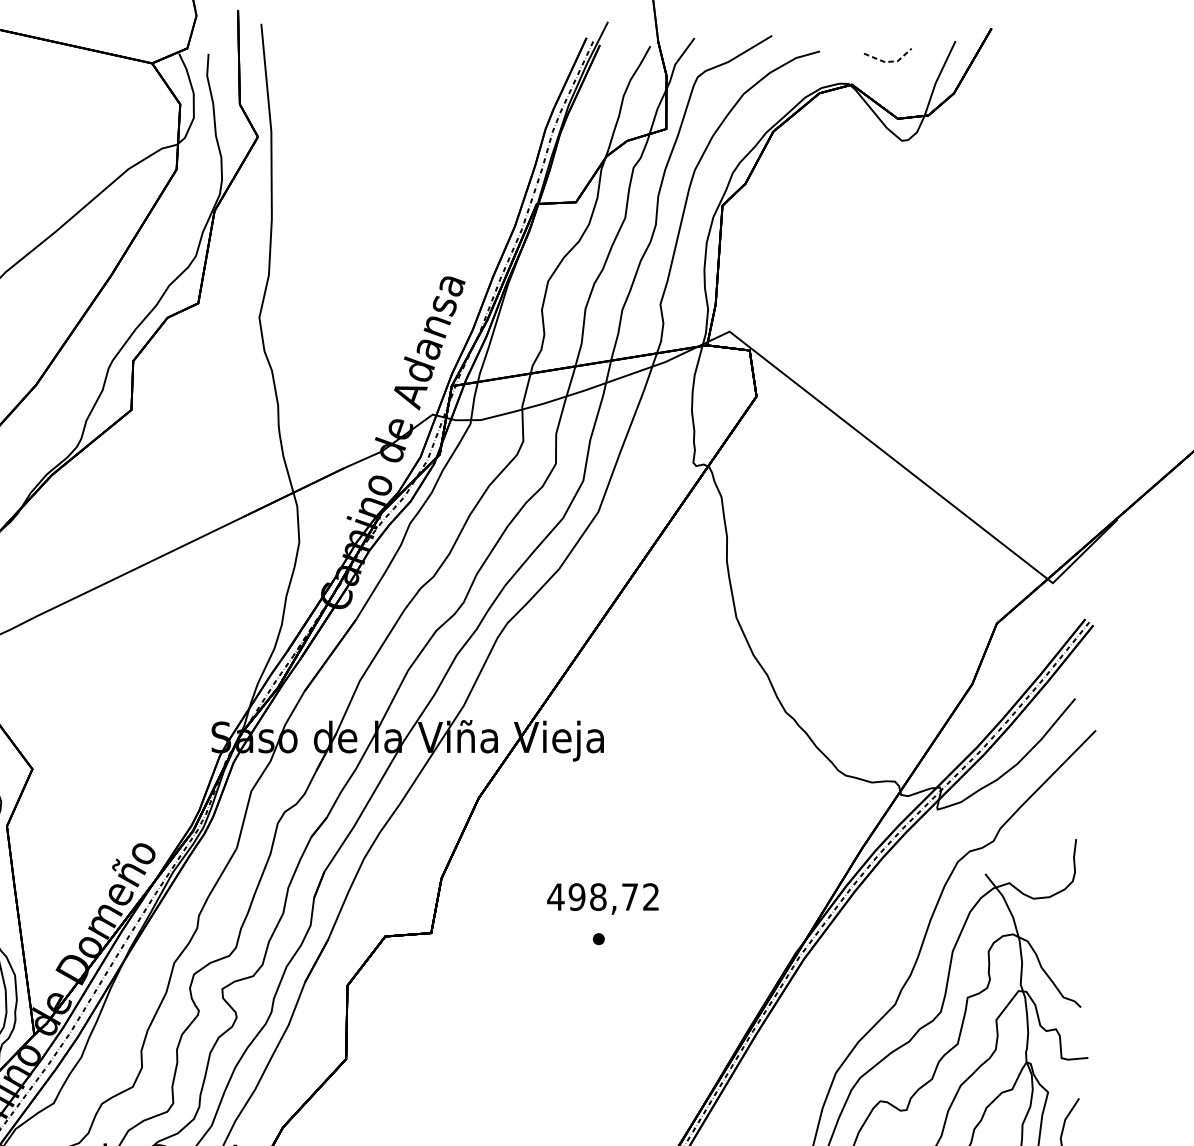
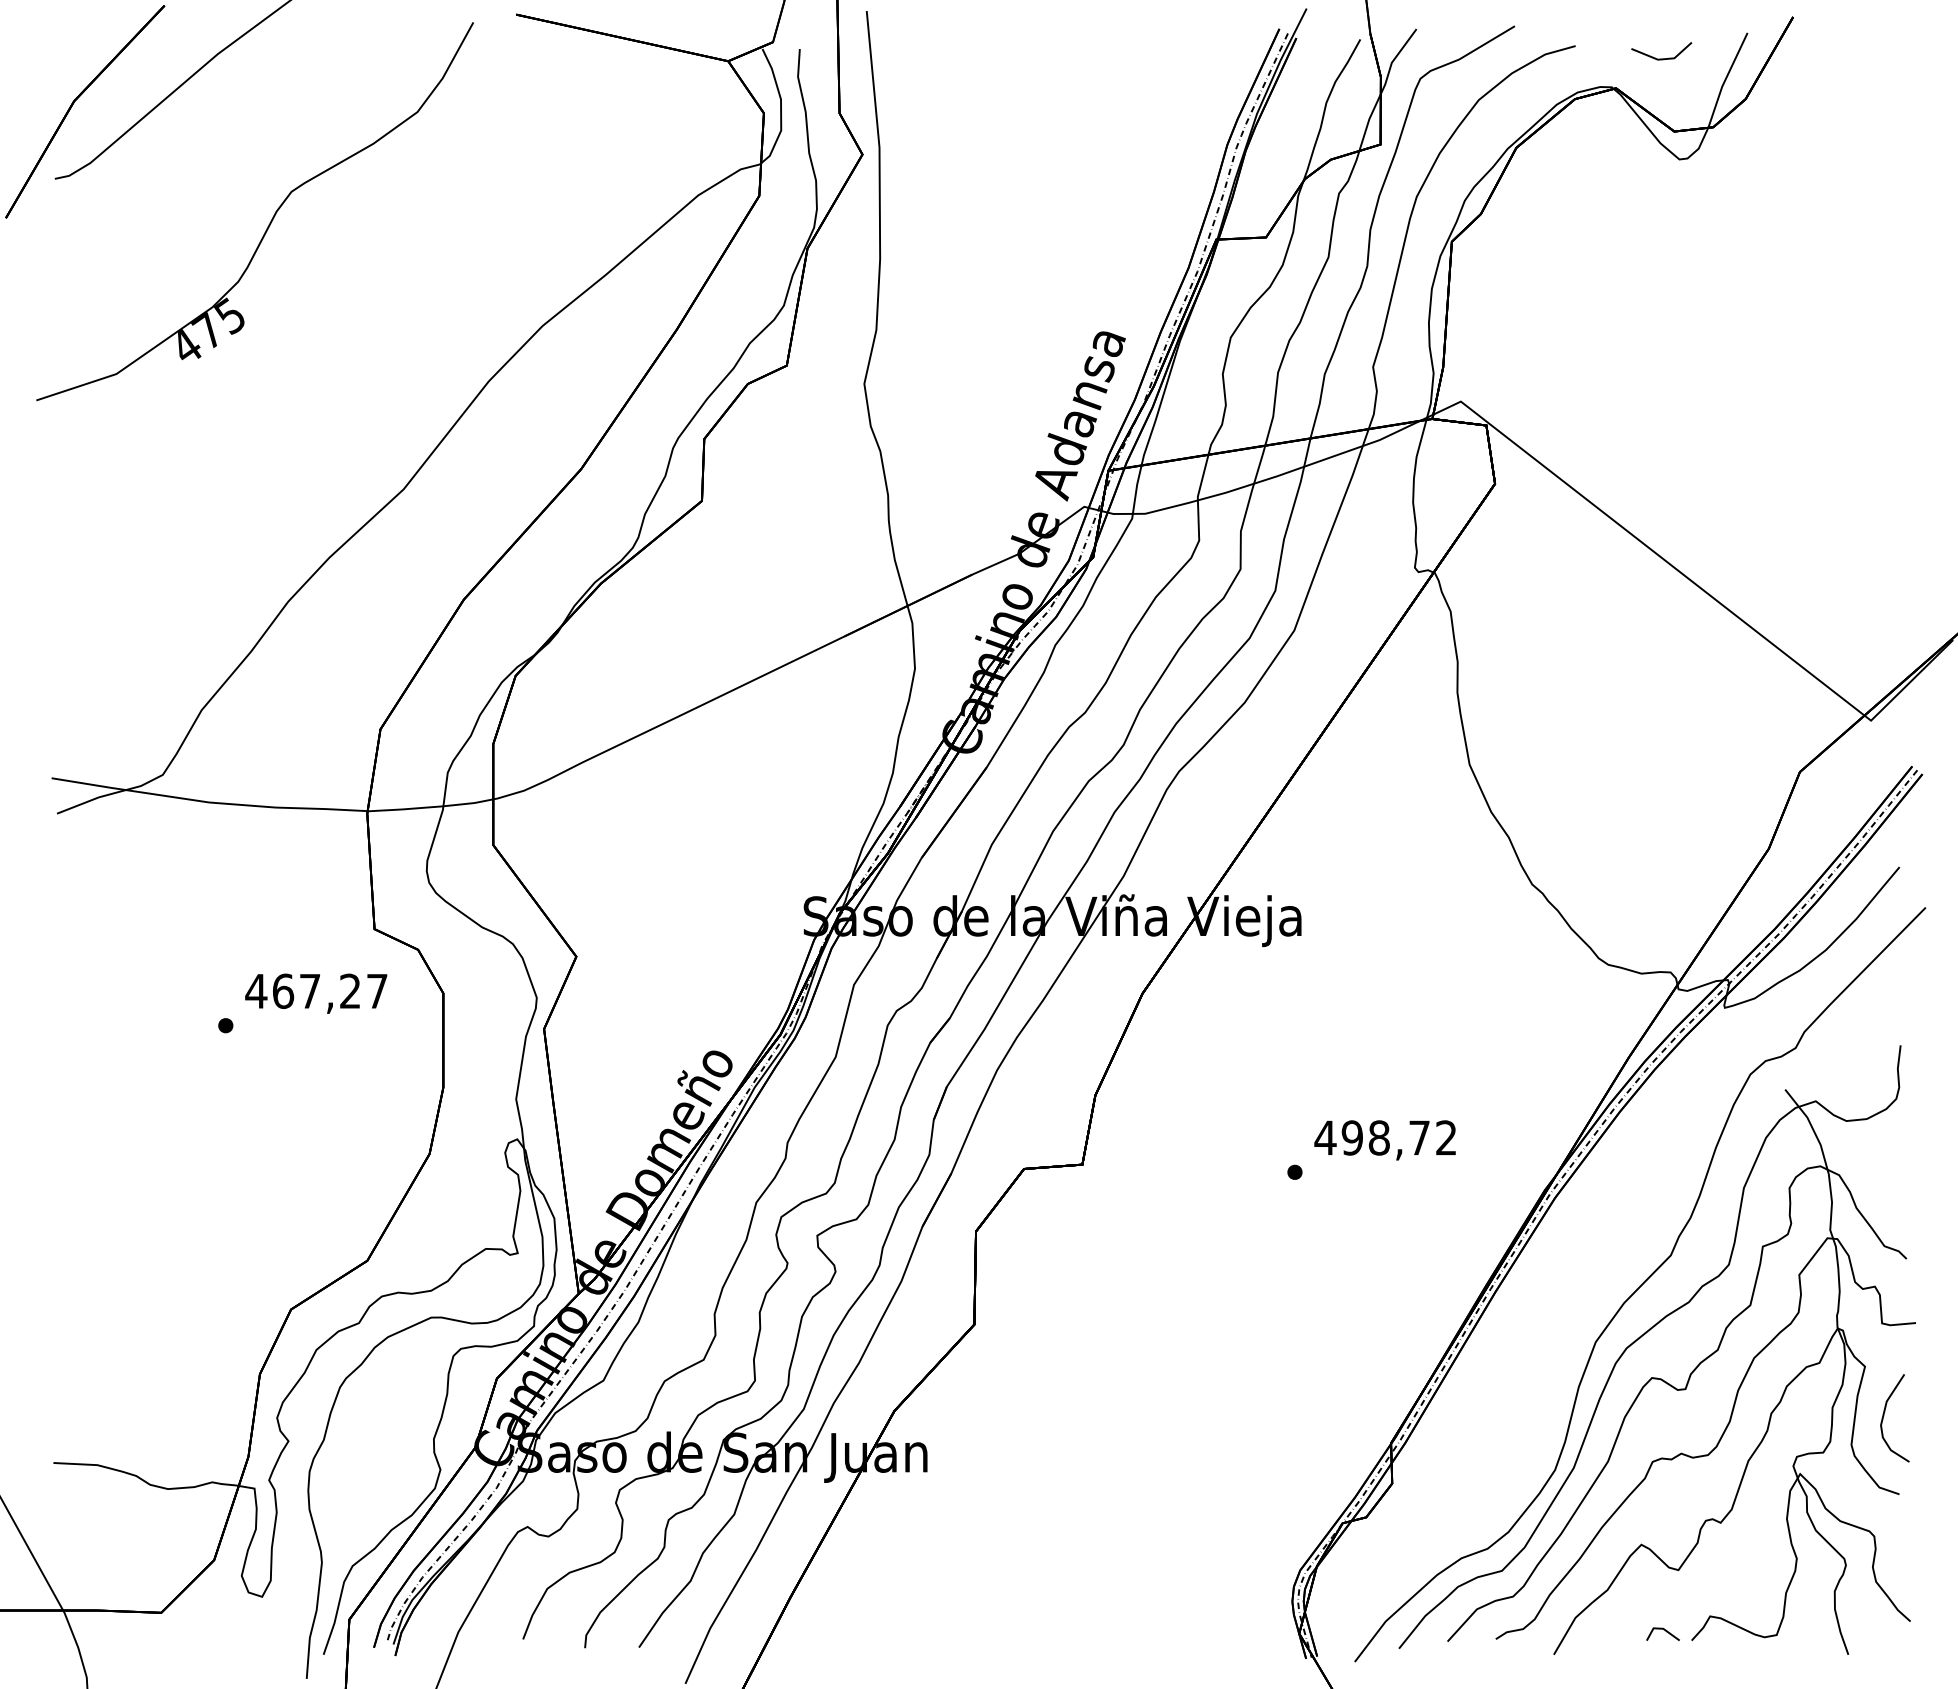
line: (889, 62) -> (1663, 59), dashed -> solid
text: (602, 899) -> (1384, 1140), moved

